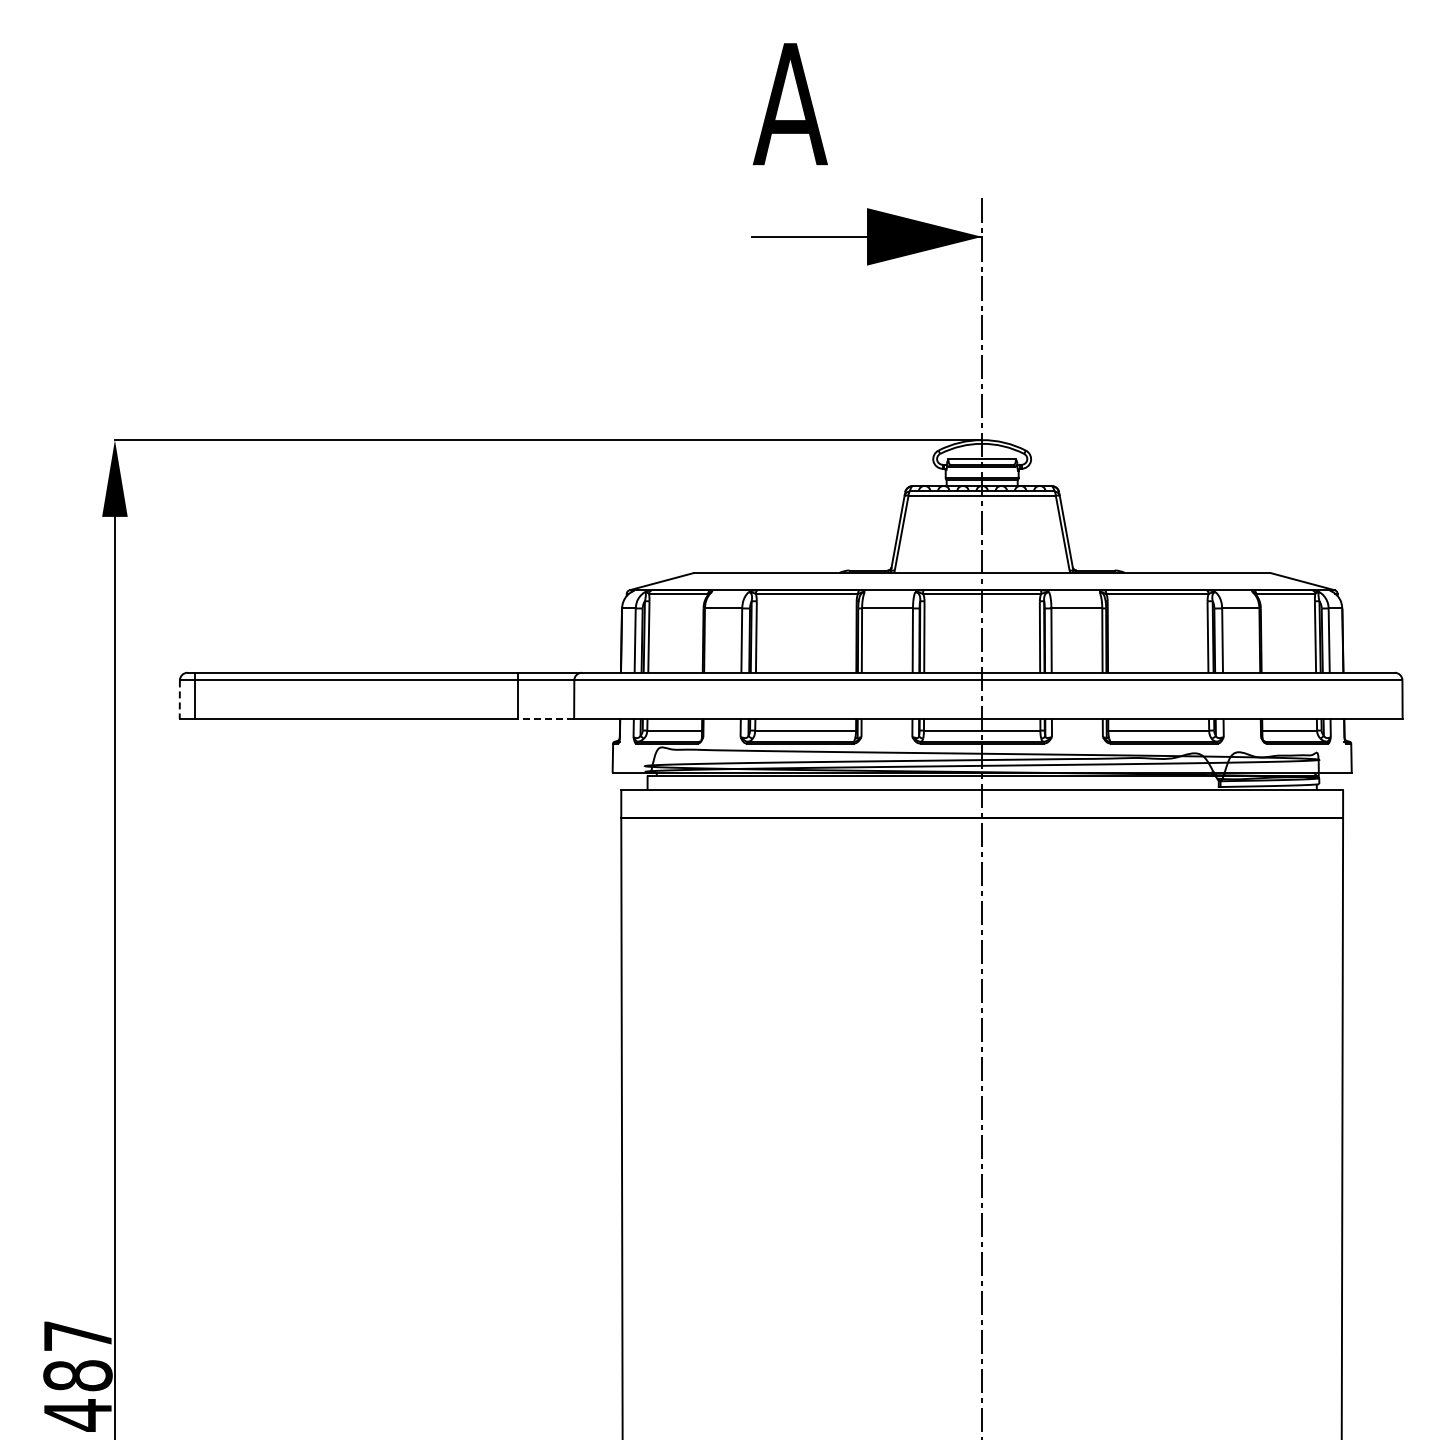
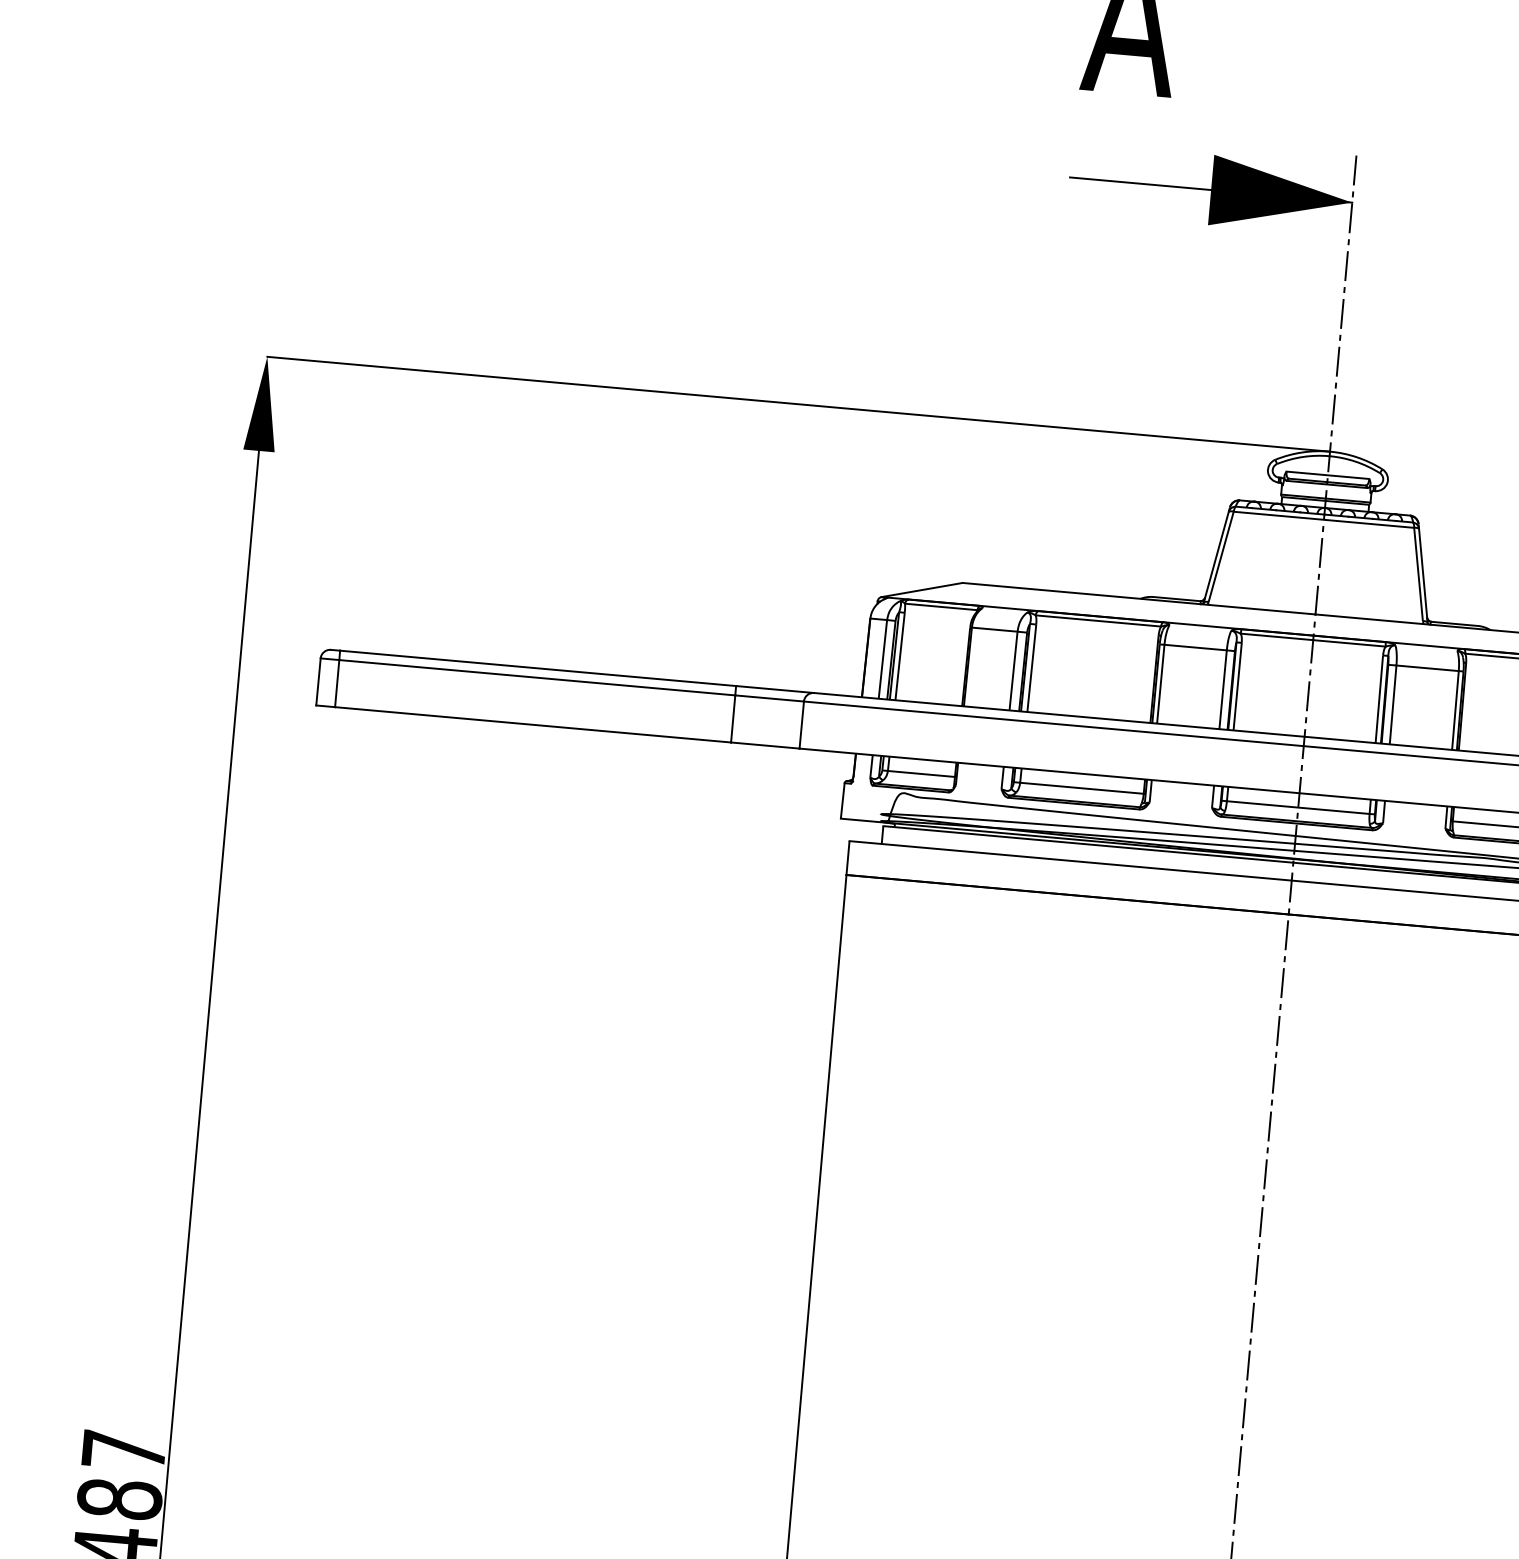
line: (179, 700) -> (317, 682), dashed -> solid
line: (546, 718) -> (765, 745), dashed -> solid

